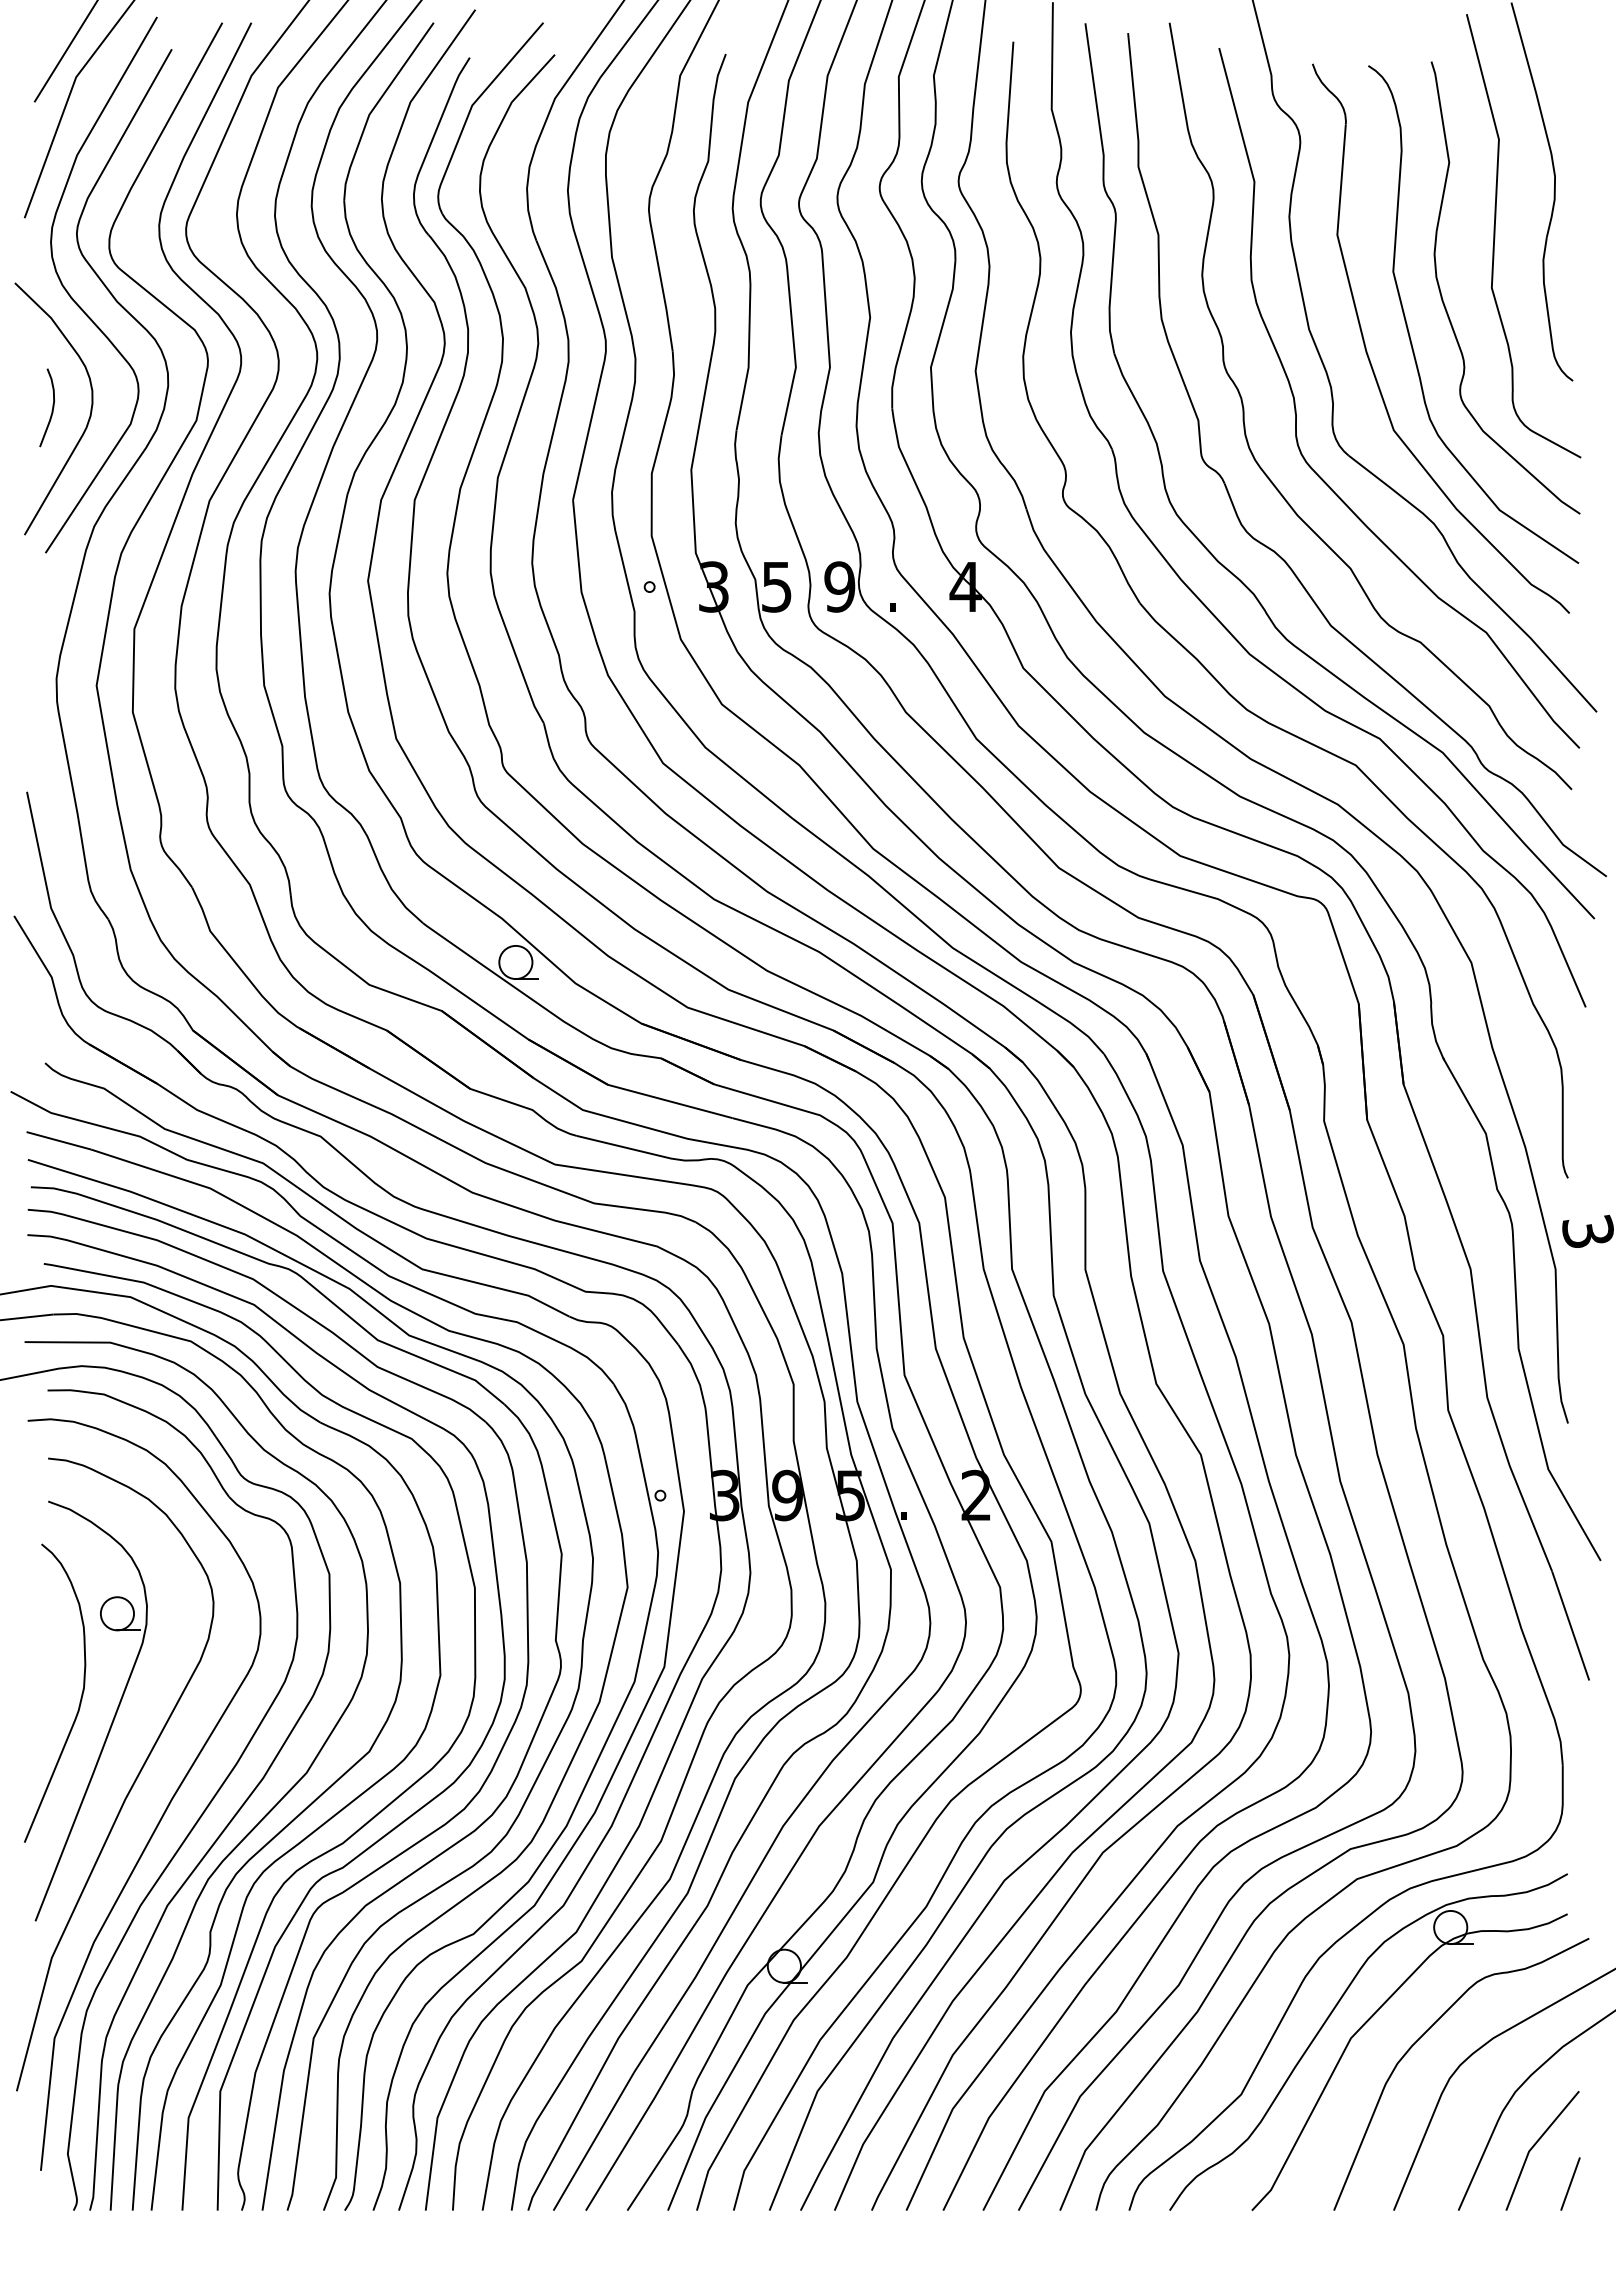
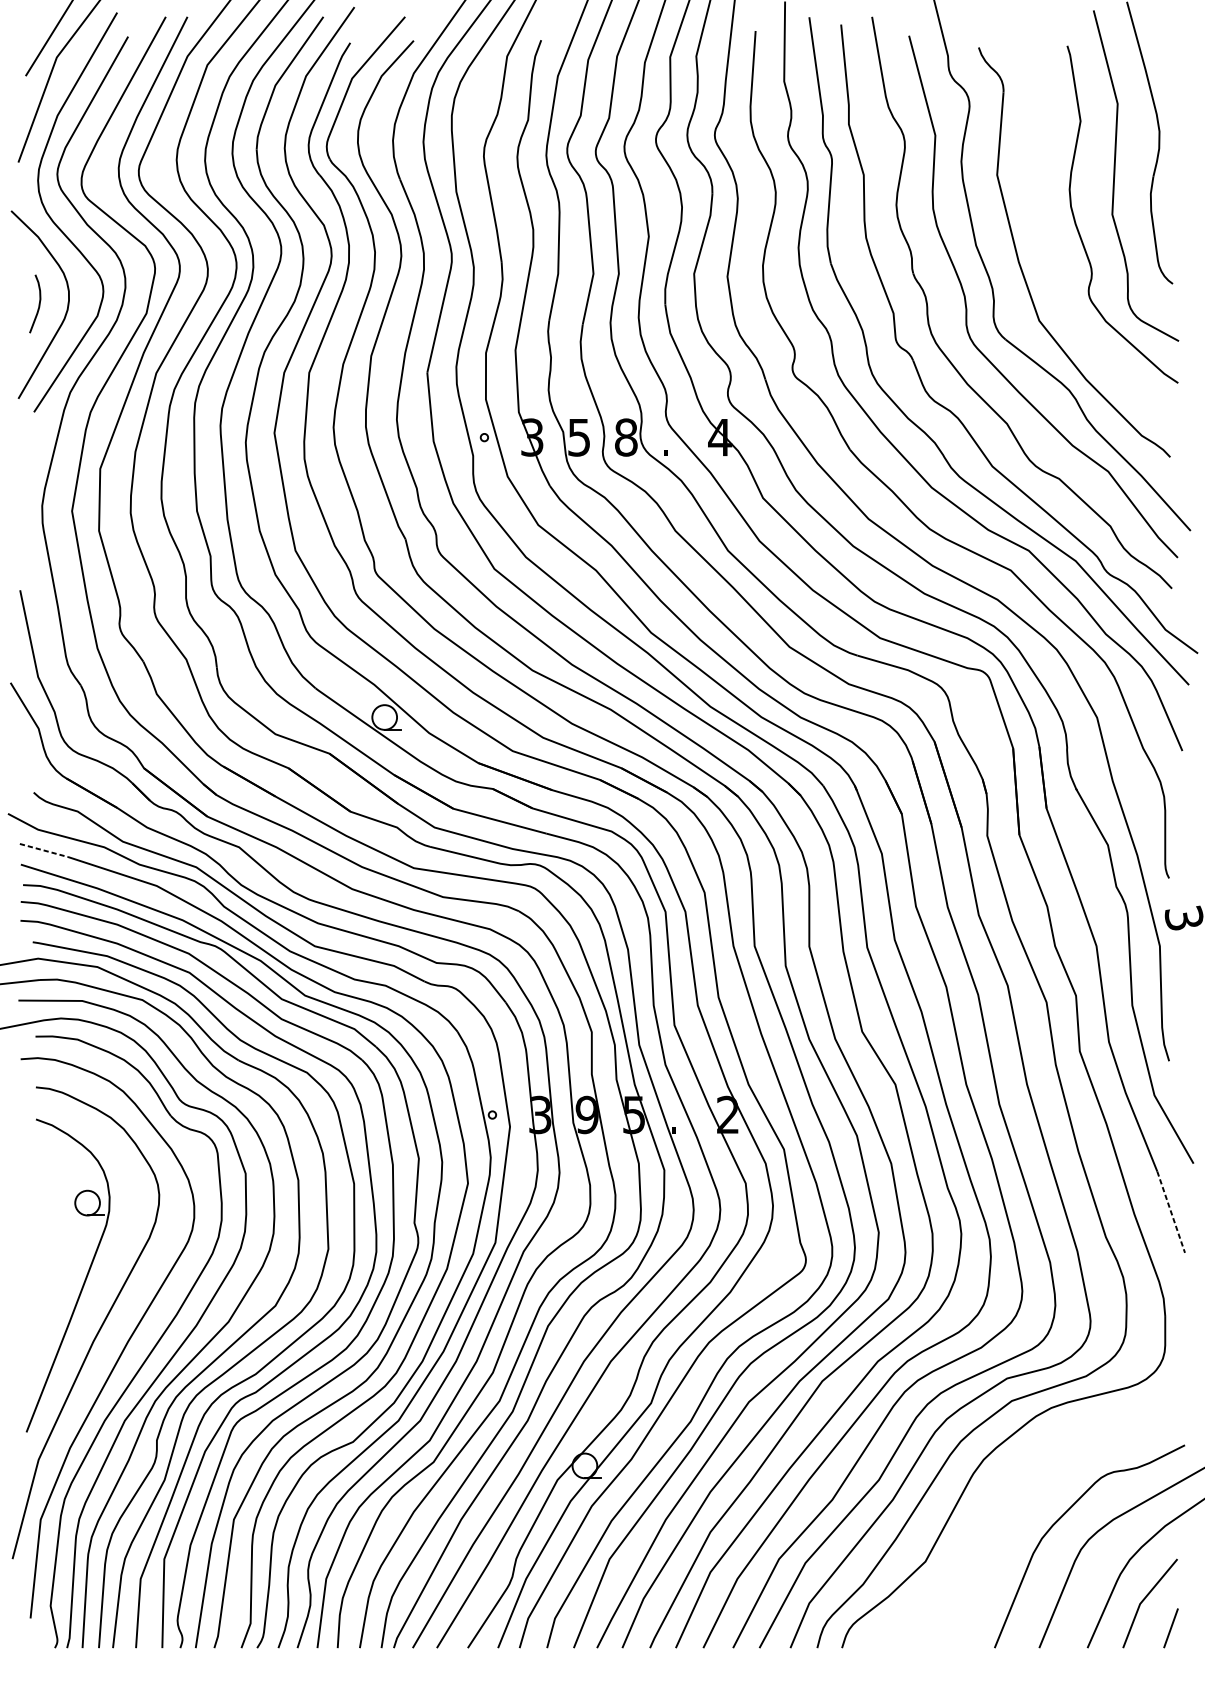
curve: (1409, 331) -> (1050, 247), removed
text: (839, 586) -> (625, 437), 9 -> 8
line: (59, 1140) -> (44, 850), solid -> dashed
line: (1570, 1626) -> (1171, 1212), solid -> dashed
curve: (80, 1697) -> (60, 1265), removed
part: (1358, 2031) -> (1012, 1514), removed

